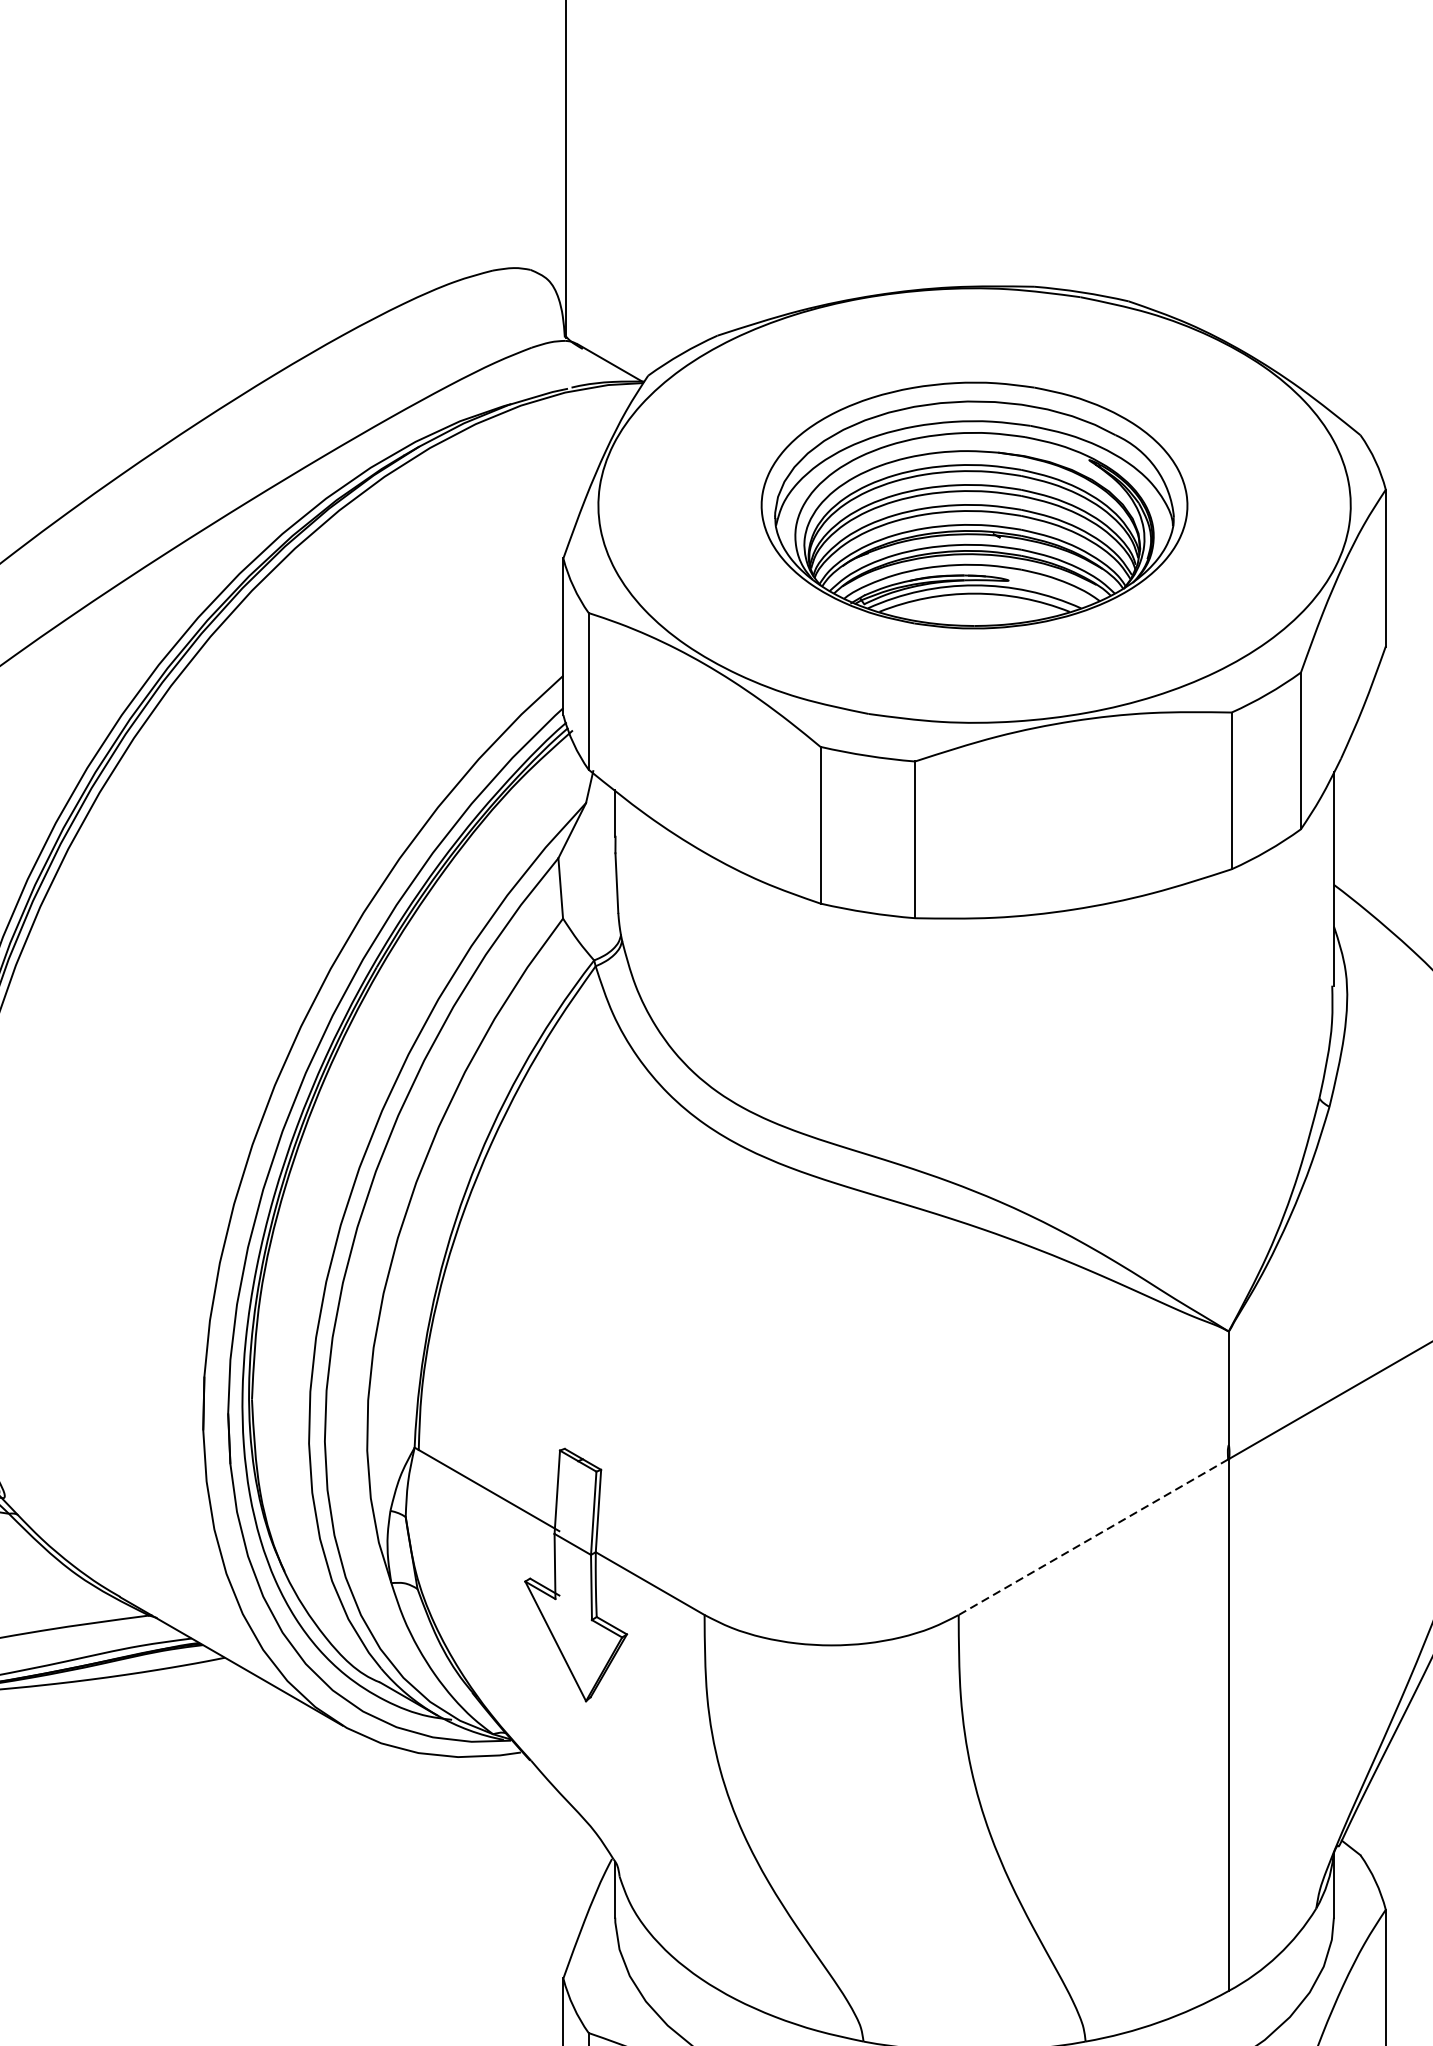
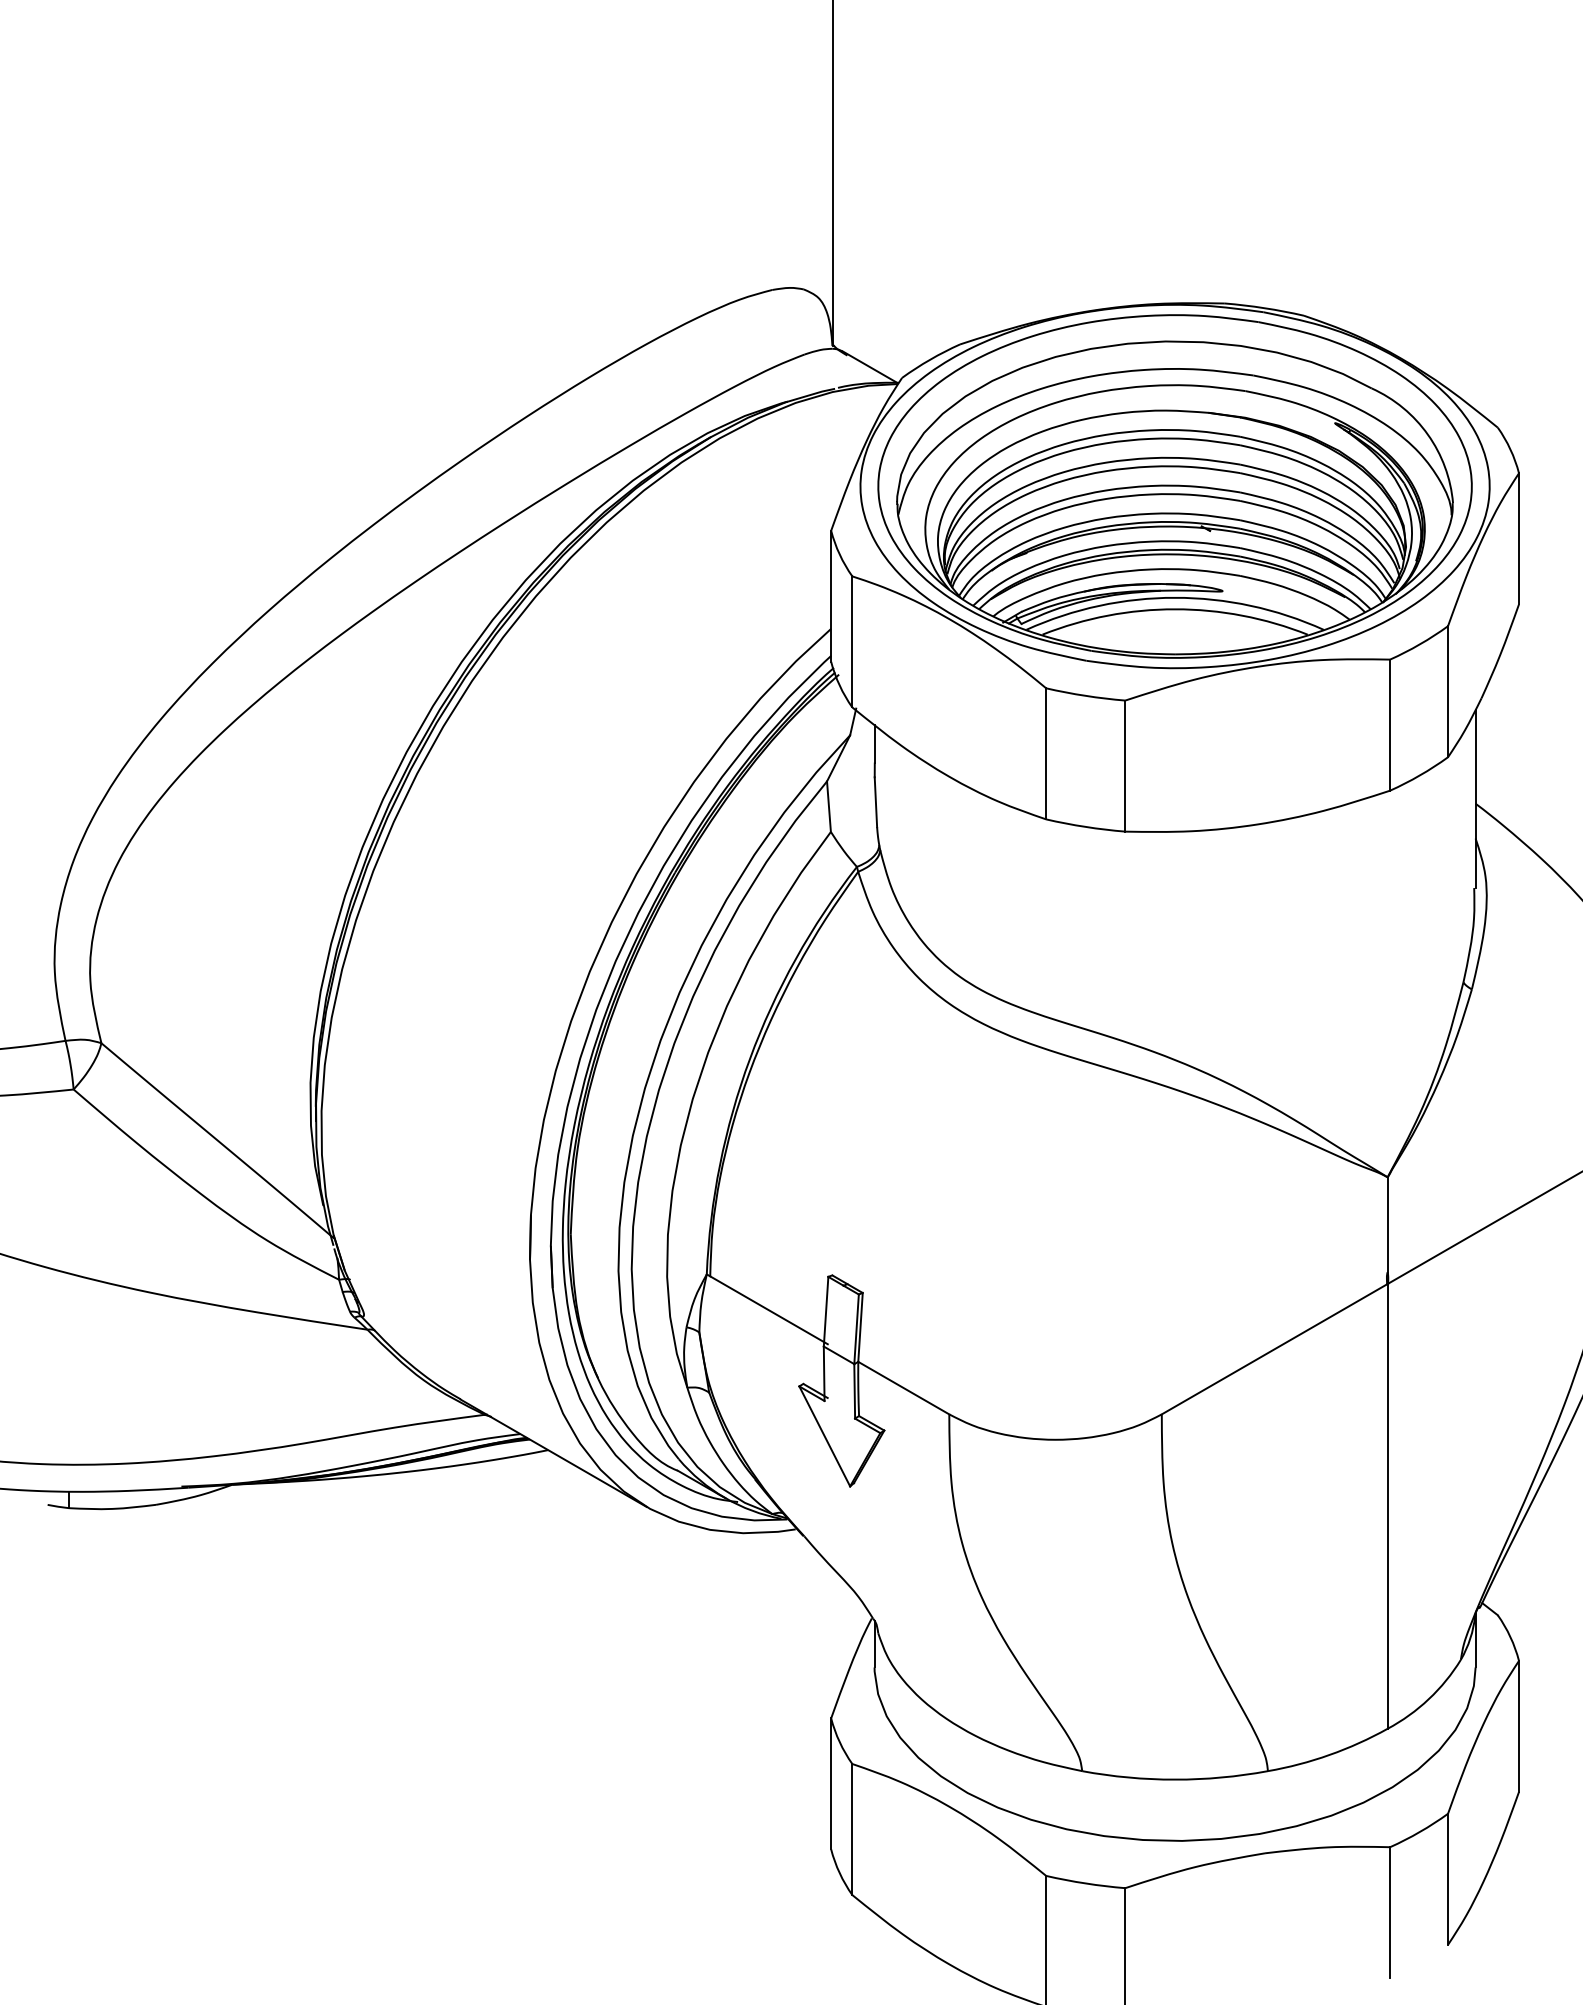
part: (973, 505) -> (1174, 486), size x1.67
line: (1093, 1537) -> (1274, 1349), dashed -> solid

